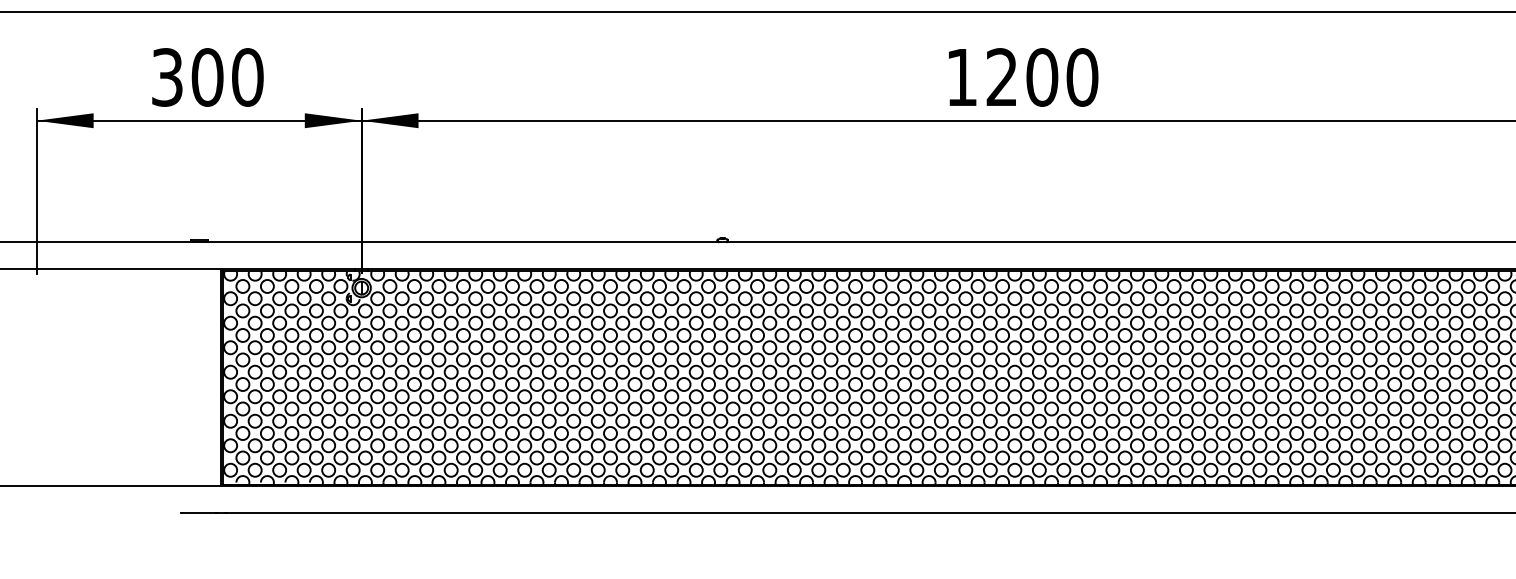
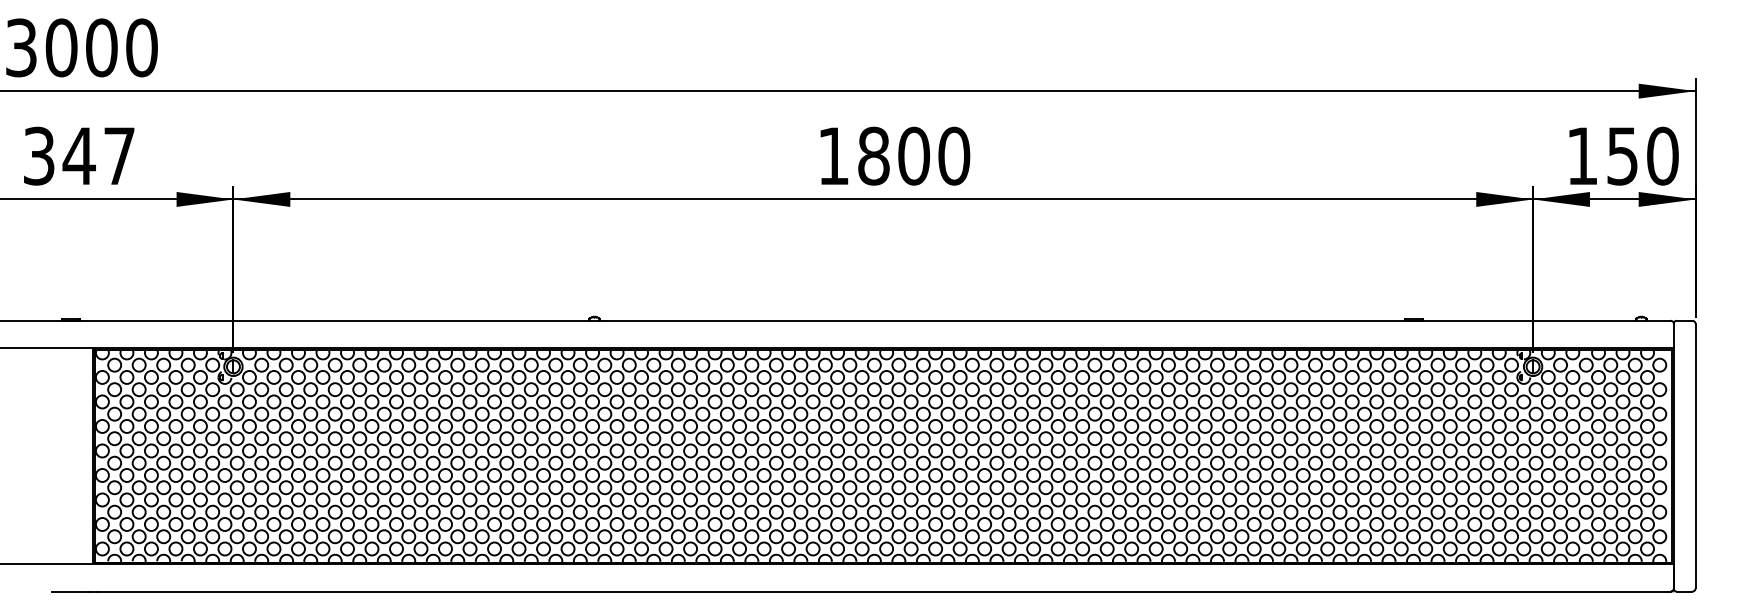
text: (226, 76) -> (98, 155), 300 -> 347
text: (1001, 76) -> (873, 155), 1200 -> 1800

